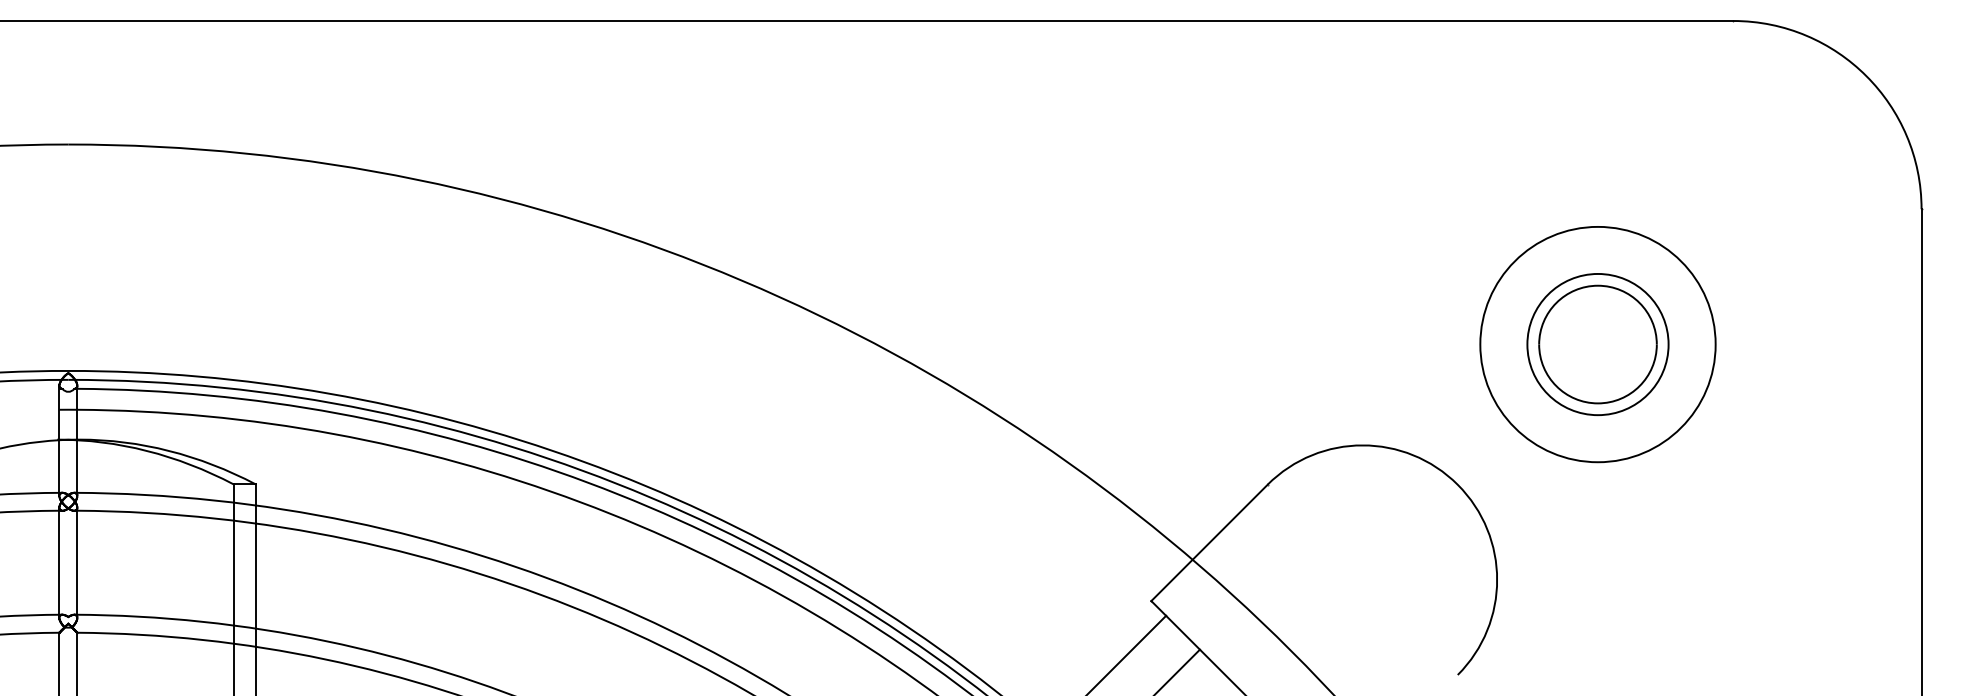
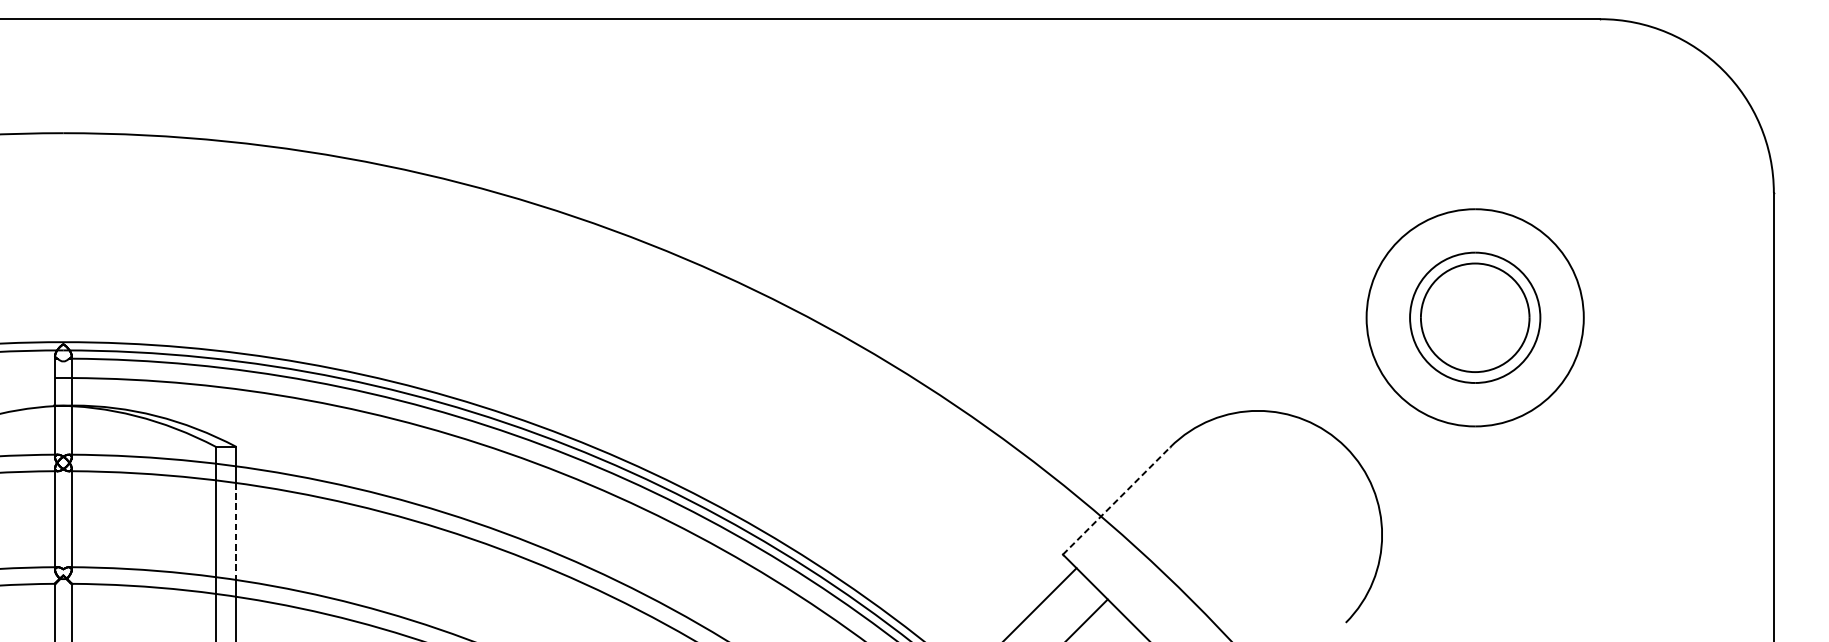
line: (1209, 542) -> (1116, 500), solid -> dashed
line: (255, 576) -> (236, 531), solid -> dashed

